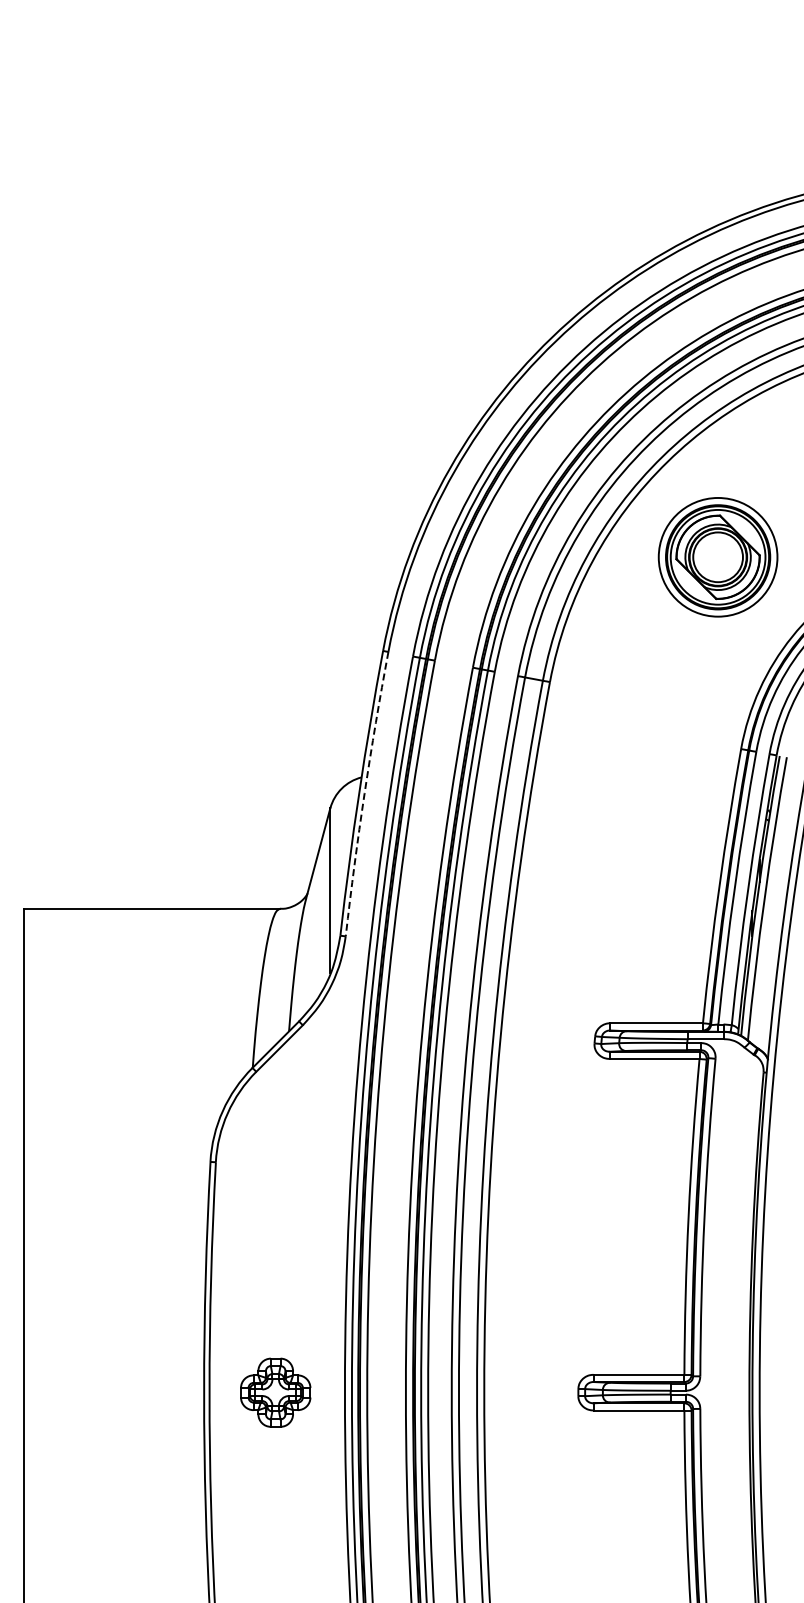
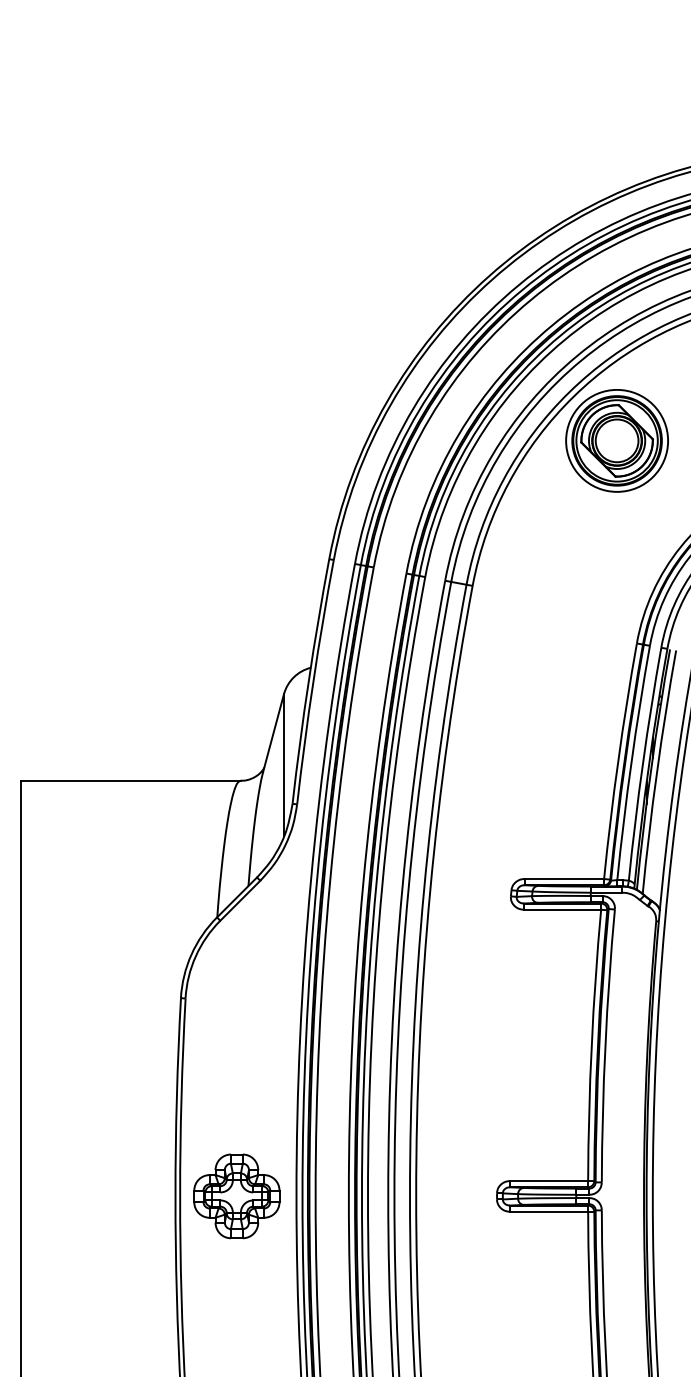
part: (717, 557) -> (616, 441), moved
arc: (364, 793) -> (313, 681), dashed -> solid
part: (275, 1392) -> (236, 1196), size x1.43

